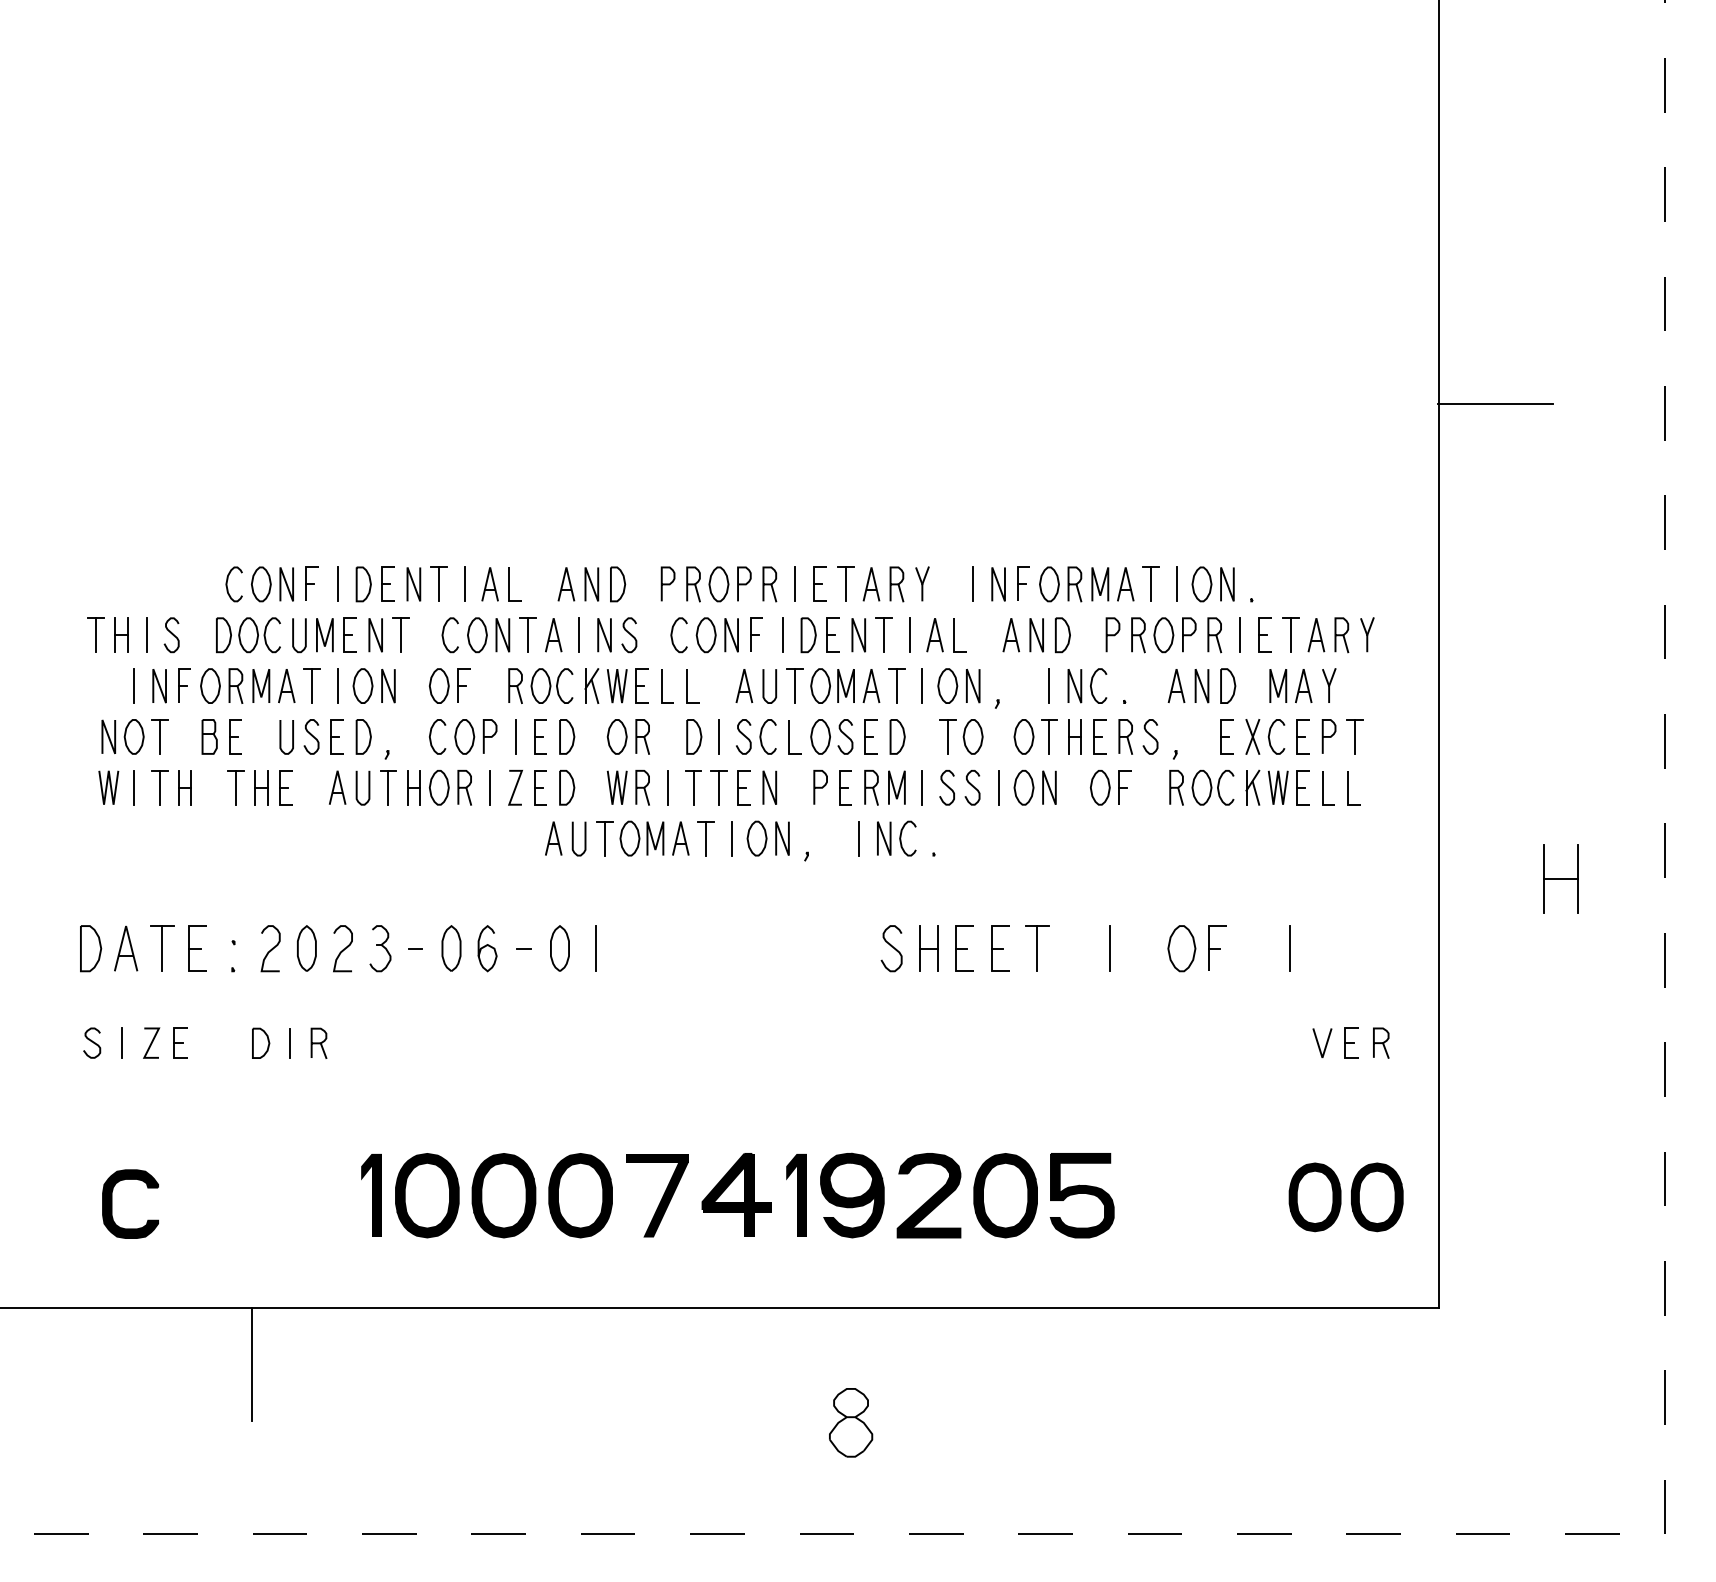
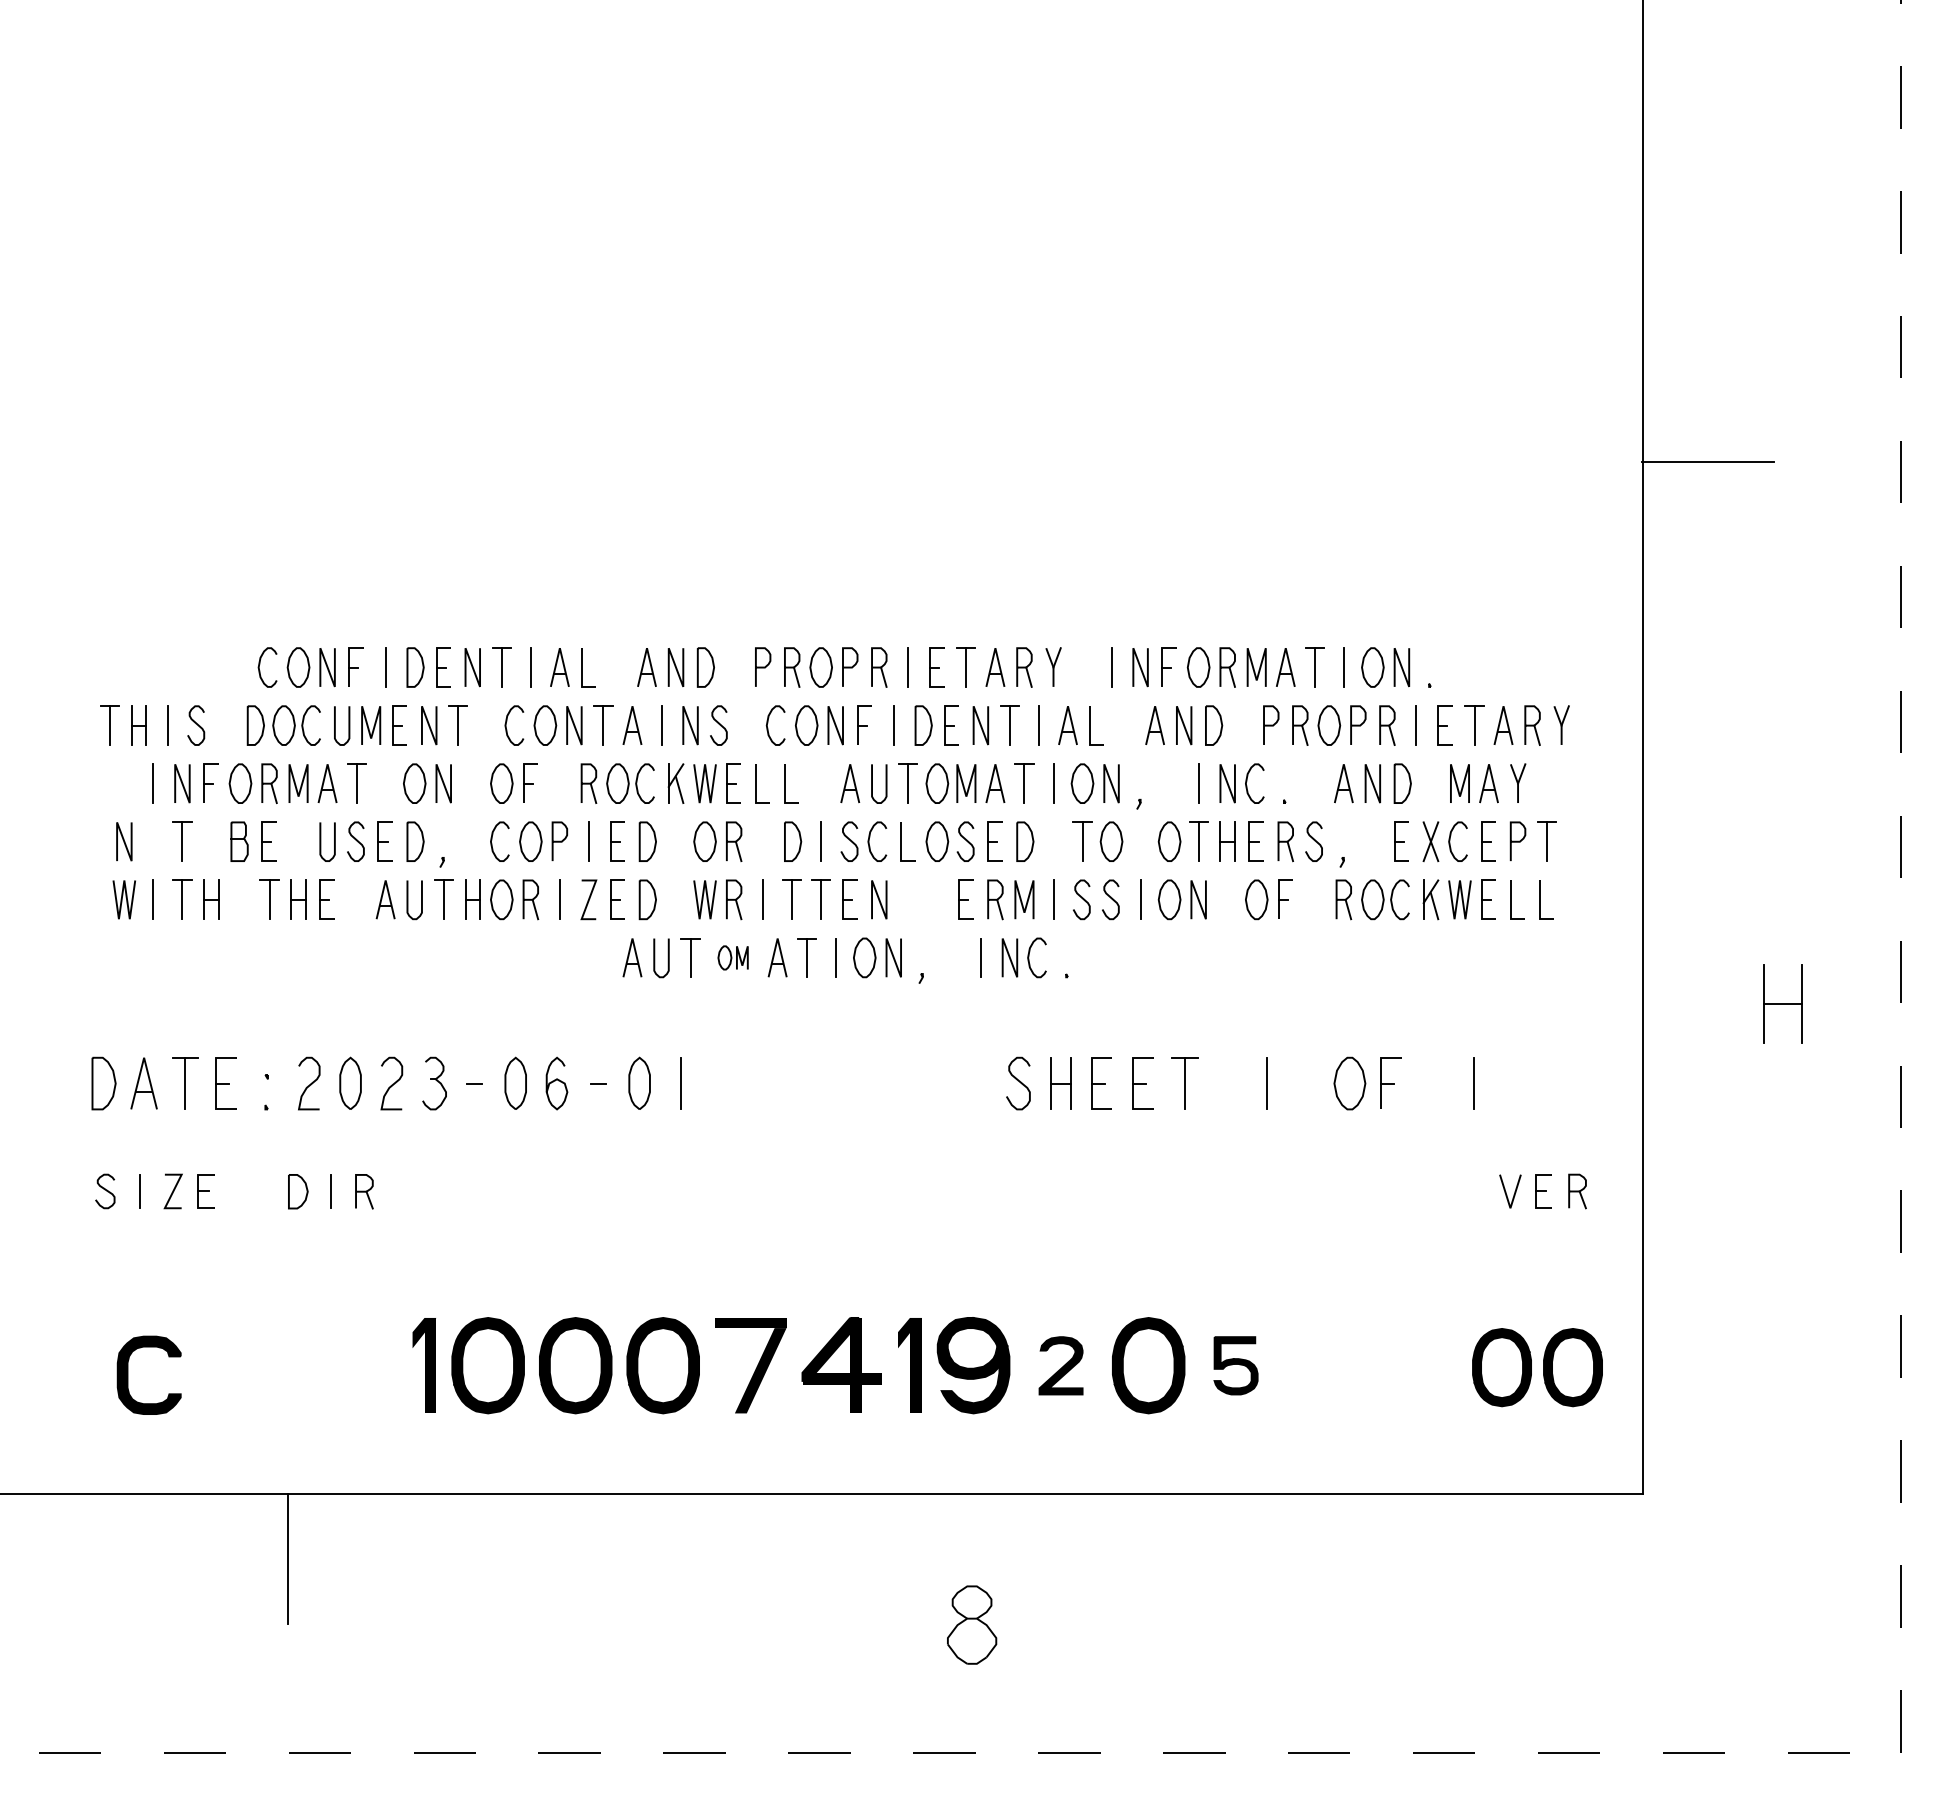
line: (337, 685) -> (385, 783), removed
part: (134, 736) -> (153, 841), removed
curve: (820, 787) -> (937, 899), removed
part: (641, 838) -> (732, 957), size x0.6
part: (928, 1195) -> (1060, 1365), size x0.6
part: (1081, 1195) -> (1235, 1365), size x0.6

